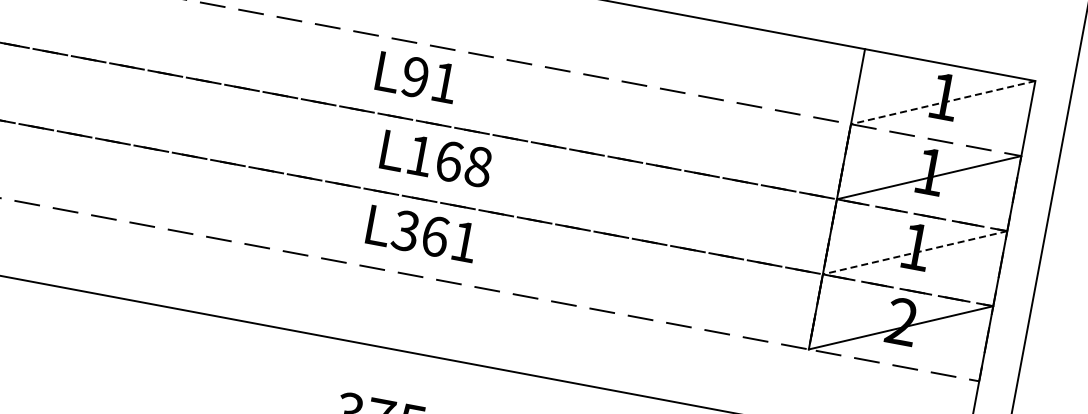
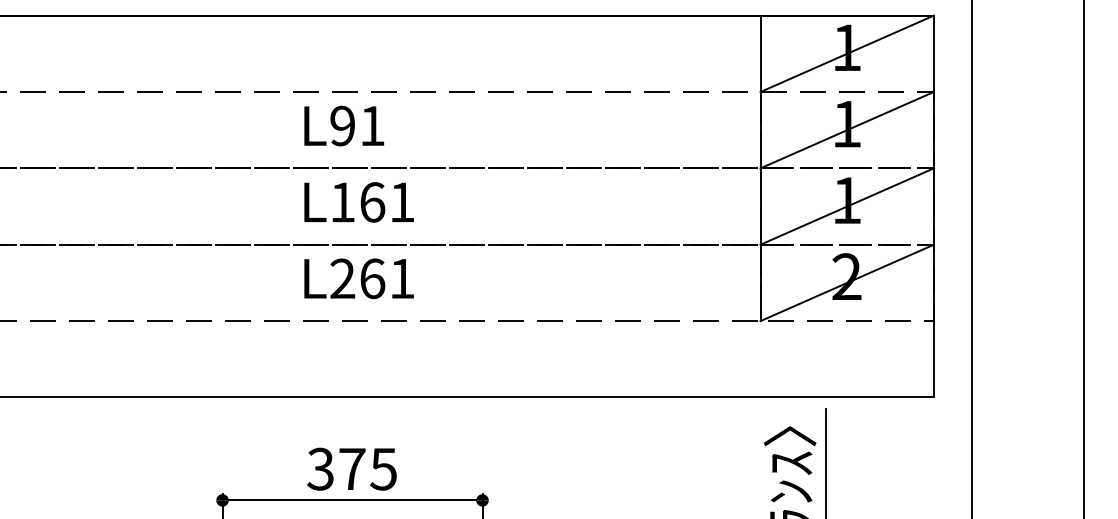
text: (417, 77) -> (344, 125), moved
line: (943, 102) -> (847, 53), dashed -> solid
text: (478, 166) -> (402, 202), L168 -> L161
text: (405, 230) -> (342, 278), L361 -> L261
line: (915, 252) -> (847, 206), dashed -> solid

